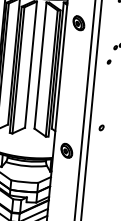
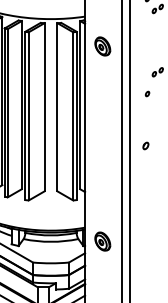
part: (101, 127) -> (145, 145), moved
part: (66, 150) -> (102, 241), moved

